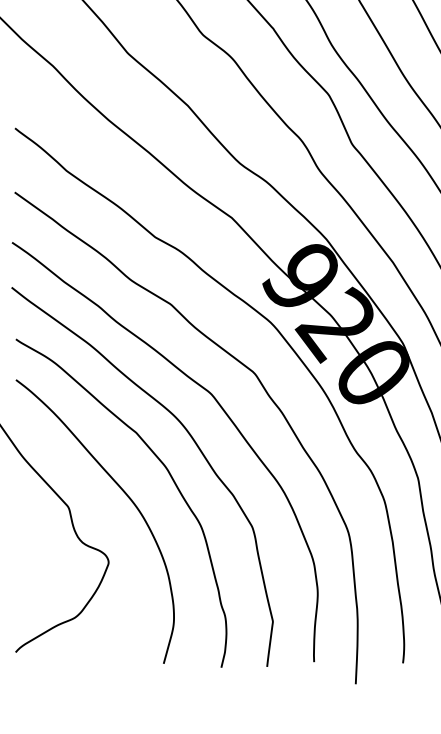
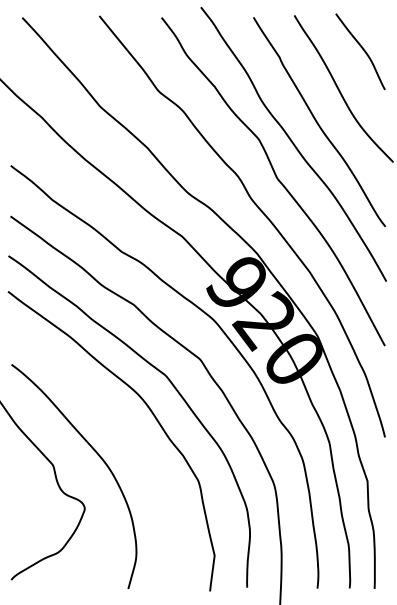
curve: (167, 473) -> (131, 438), removed

